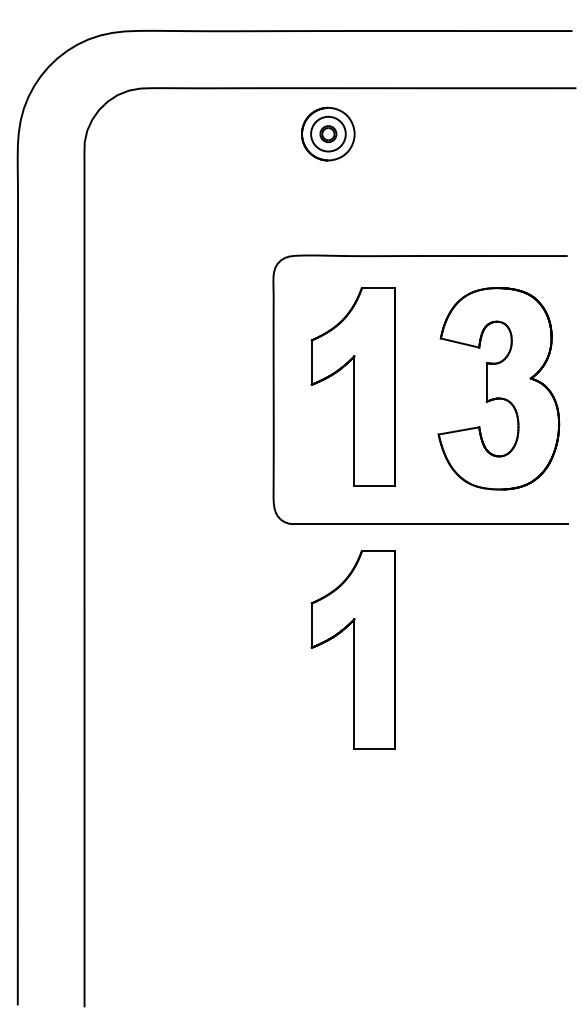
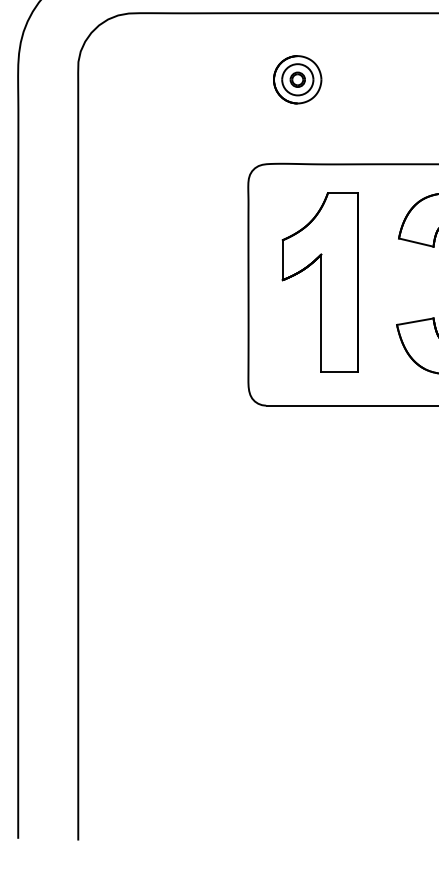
part: (328, 133) -> (297, 79), moved
part: (352, 649) -> (319, 518), removed

